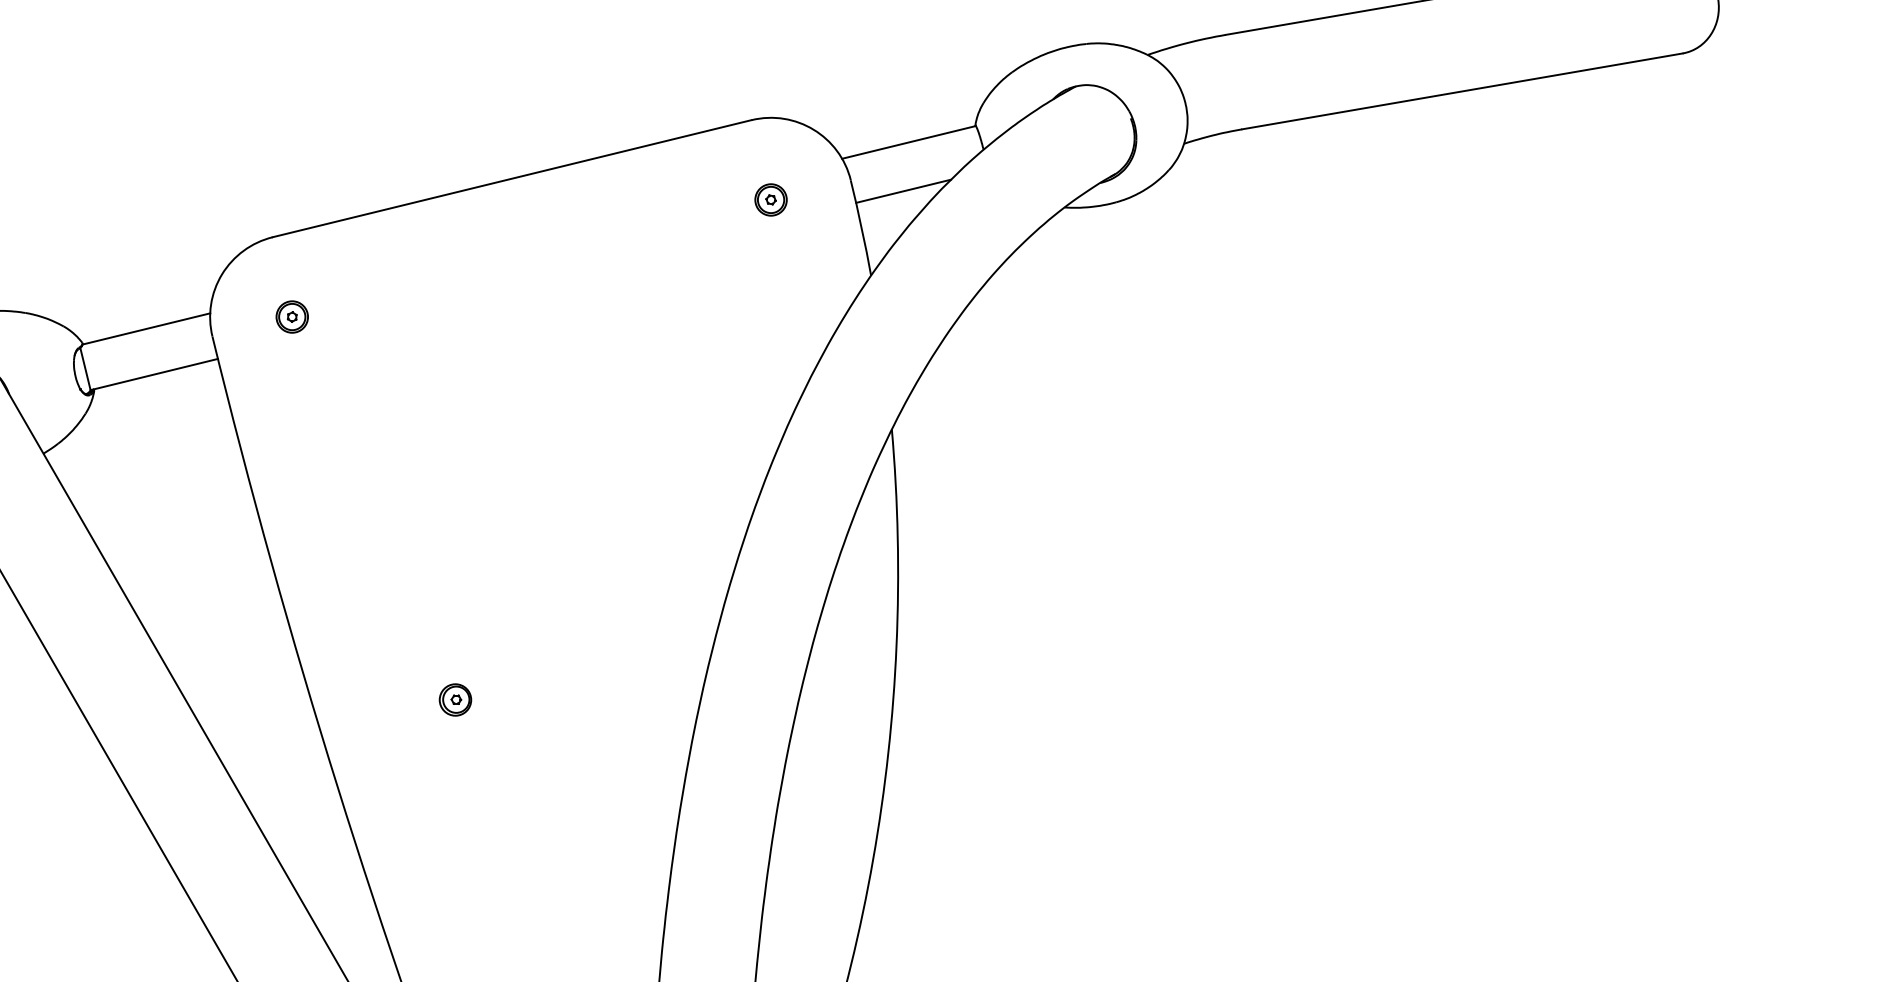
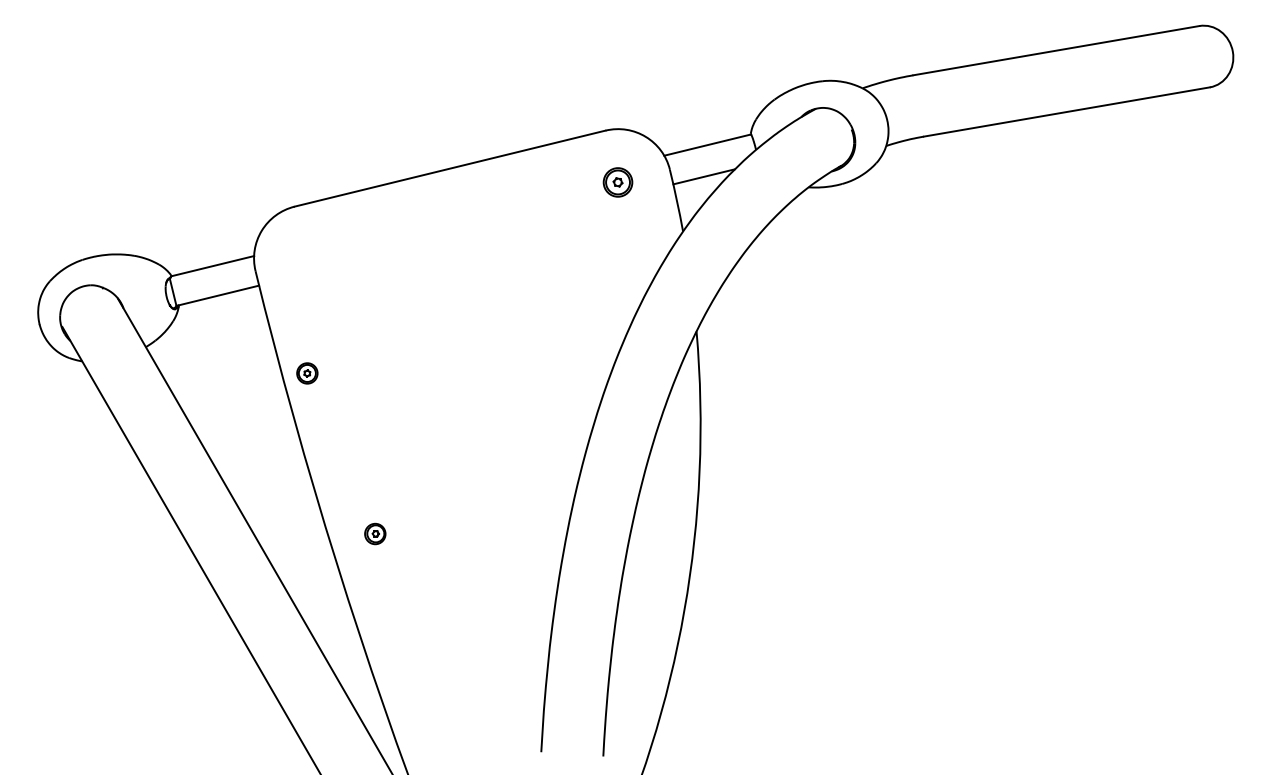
part: (771, 200) -> (618, 182), size x1.4
part: (292, 317) -> (307, 373), moved
part: (455, 699) -> (375, 533), moved

